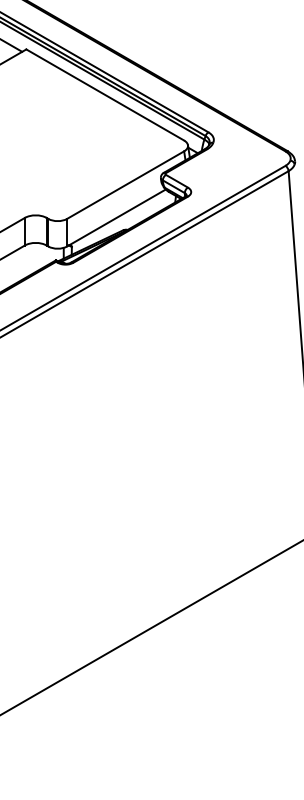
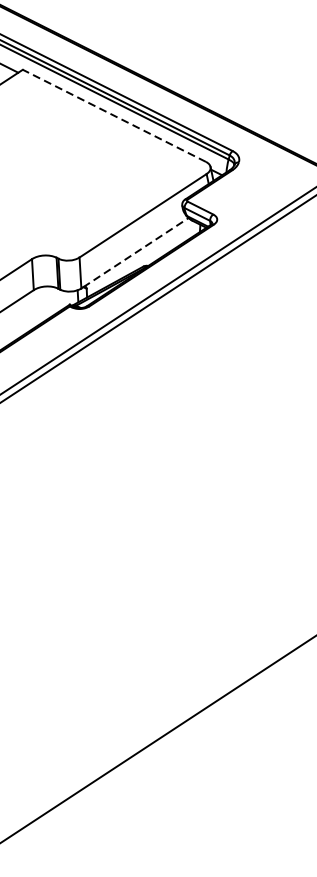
line: (104, 94) -> (113, 115), solid -> dashed
line: (117, 217) -> (136, 252), solid -> dashed

